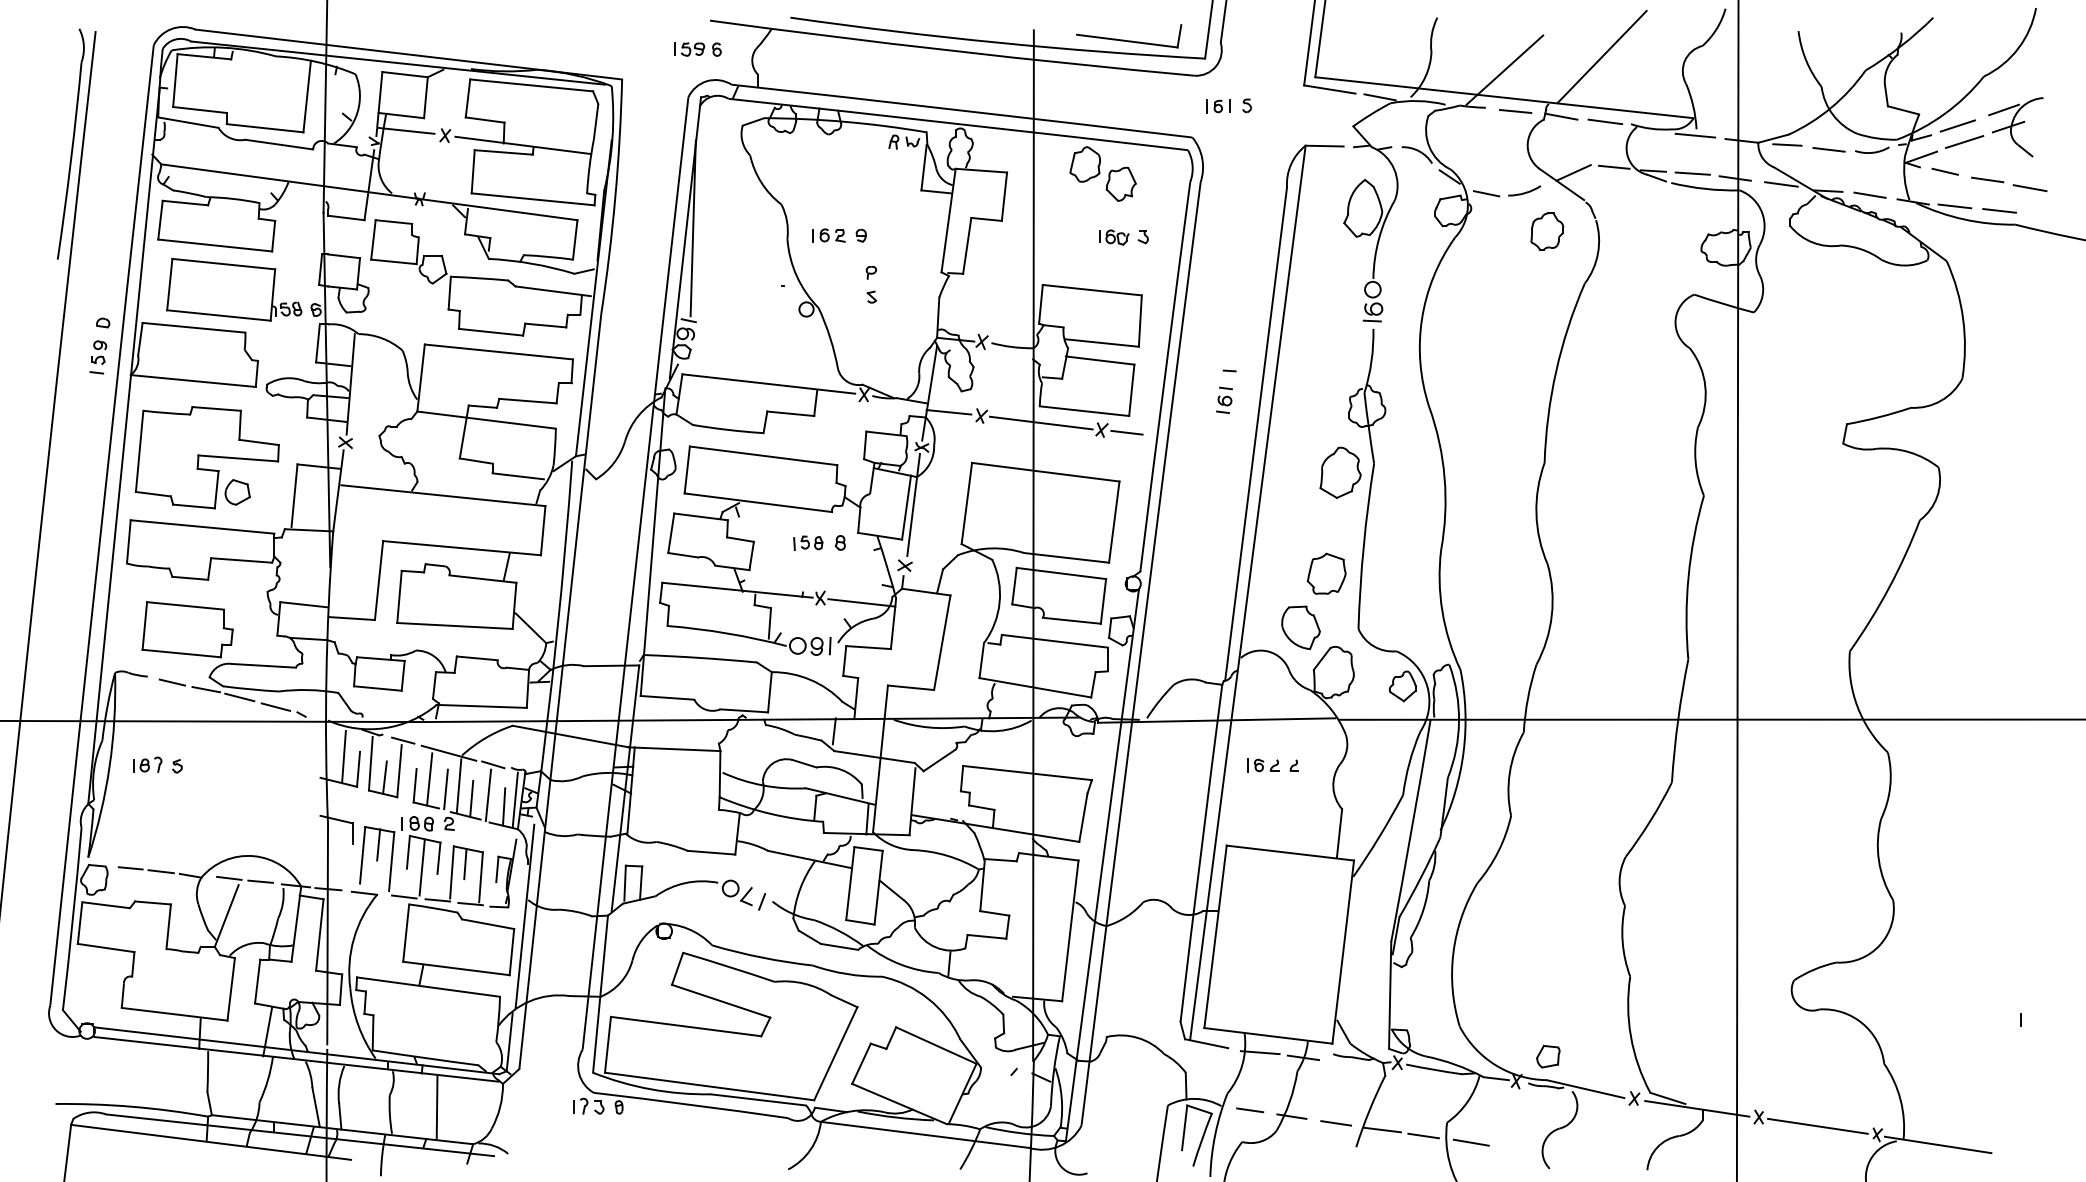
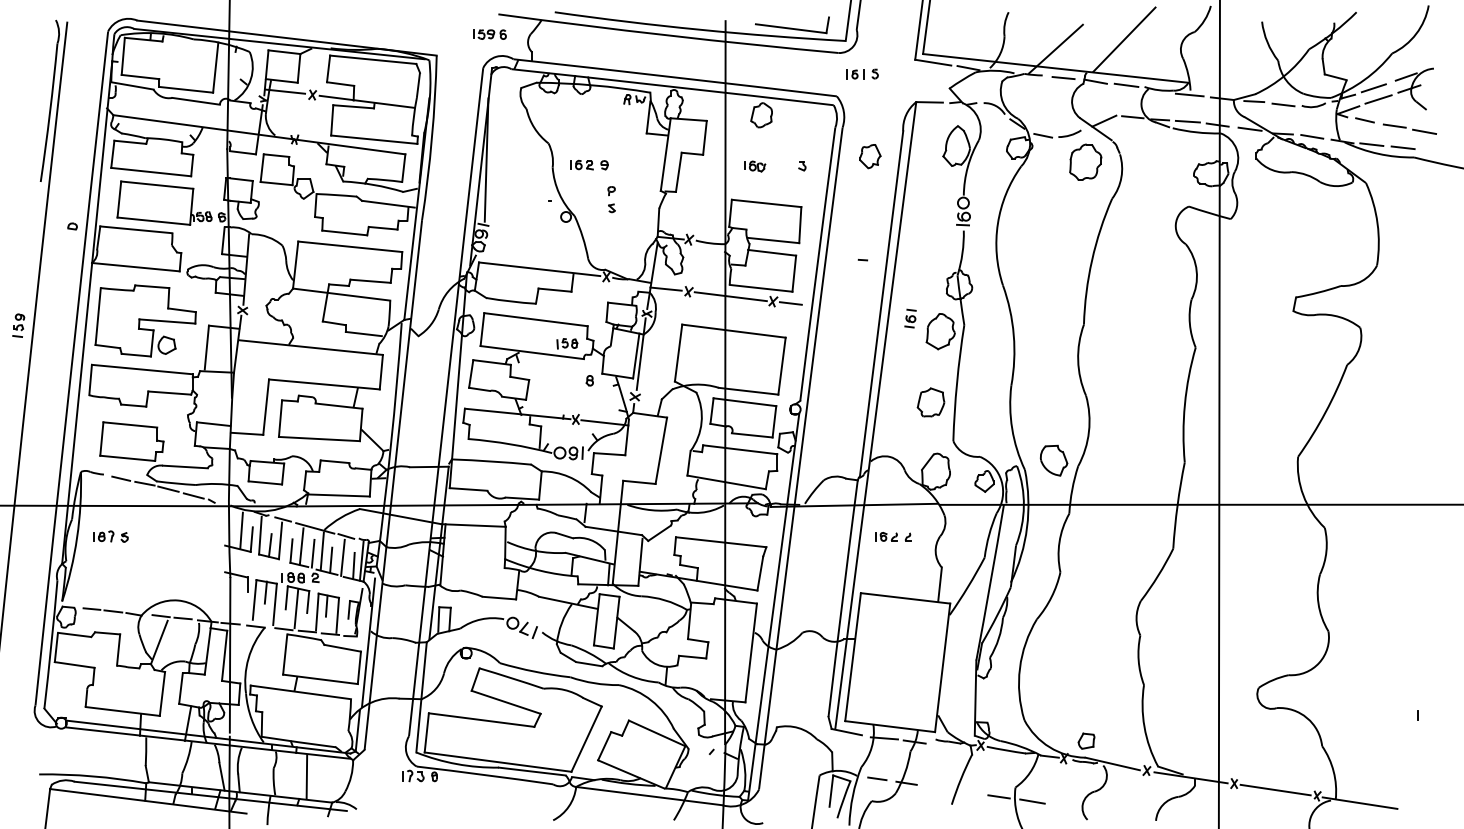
part: (1120, 183) -> (869, 155), moved
part: (1547, 231) -> (1085, 162), size x1.4
part: (1114, 237) -> (755, 166), moved
part: (98, 357) -> (18, 325), moved
part: (1224, 399) -> (910, 318), moved
part: (808, 542) -> (567, 343), moved
part: (1300, 627) -> (1053, 460), moved
line: (1336, 1123) -> (937, 788), removed
line: (1382, 1129) -> (970, 792), removed

